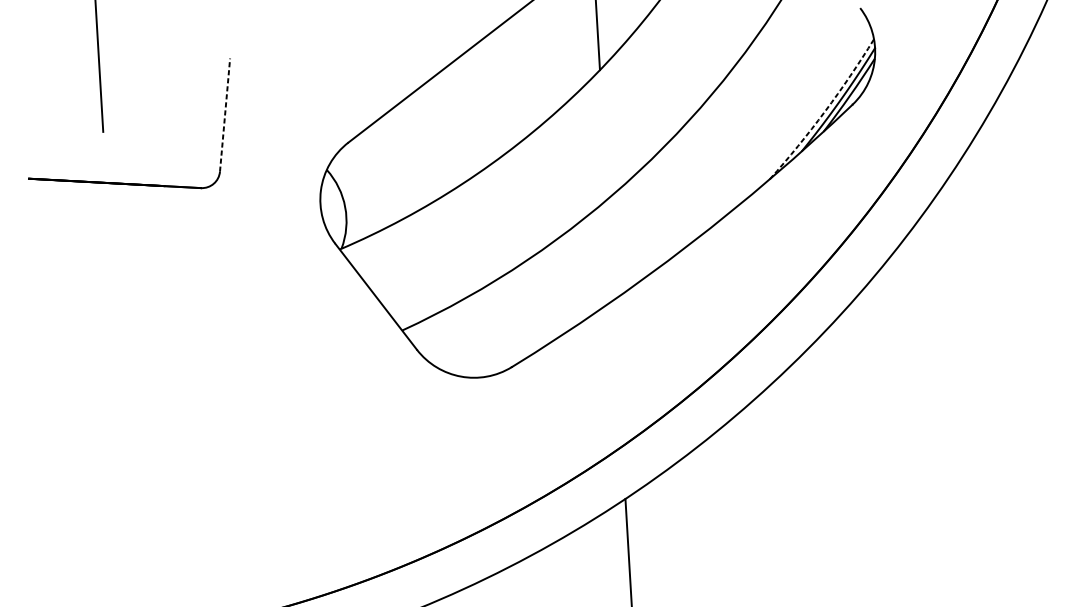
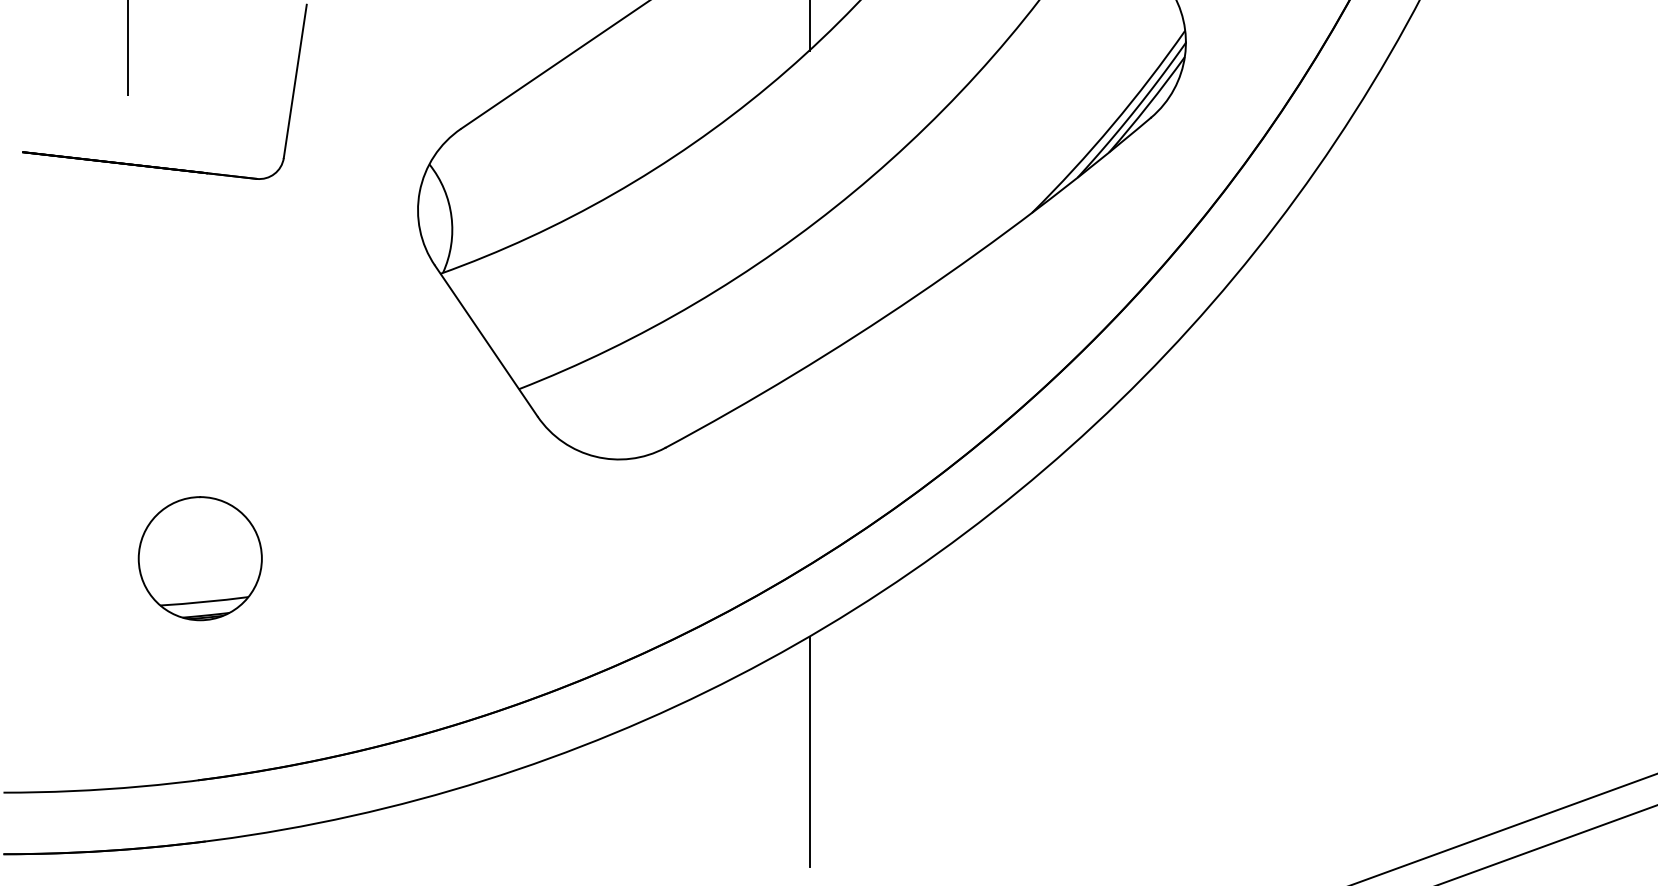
arc: (824, 111) -> (1112, 125), dashed -> solid
line: (225, 115) -> (295, 81), dashed -> solid
part: (175, 468) -> (199, 558), added

